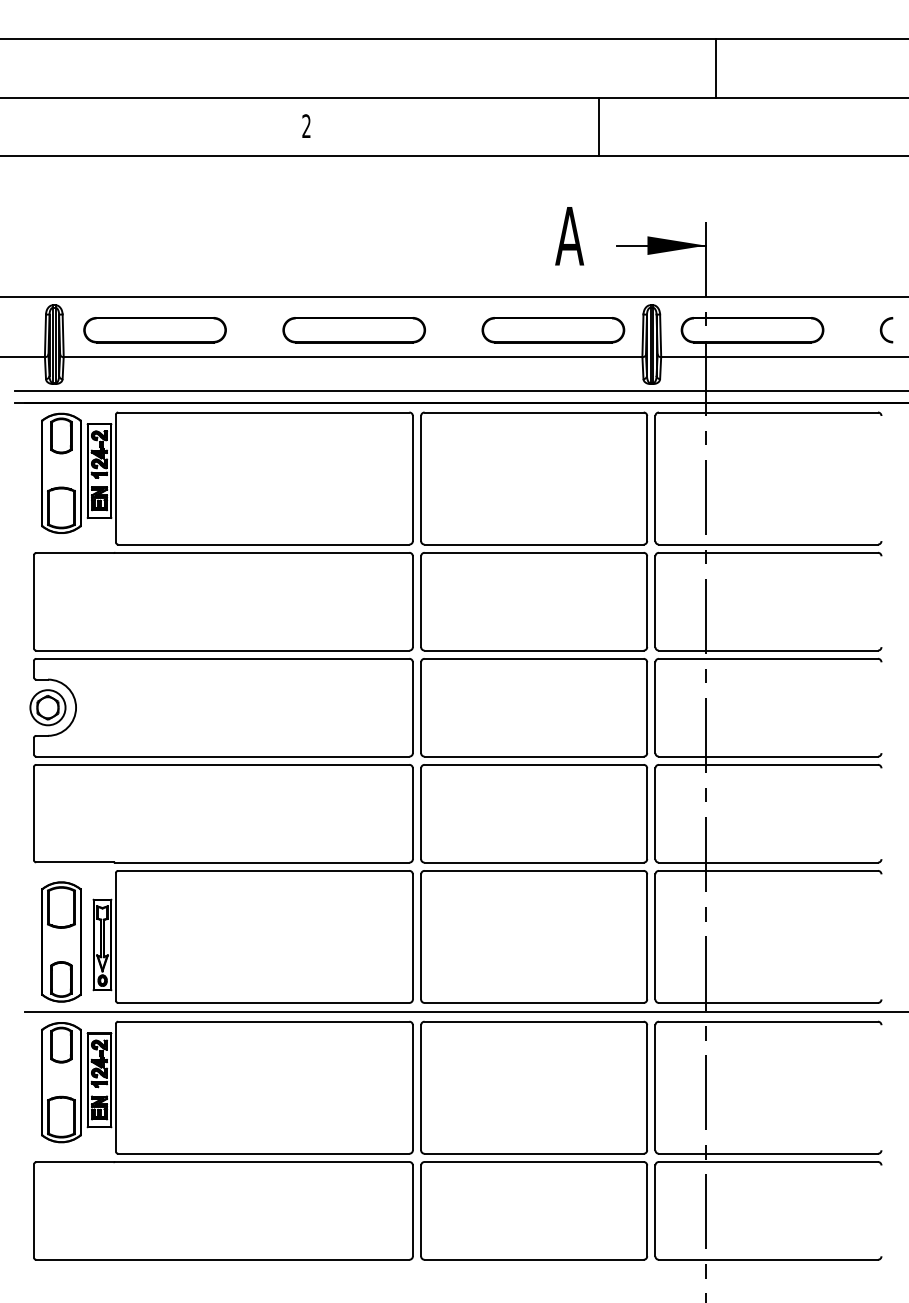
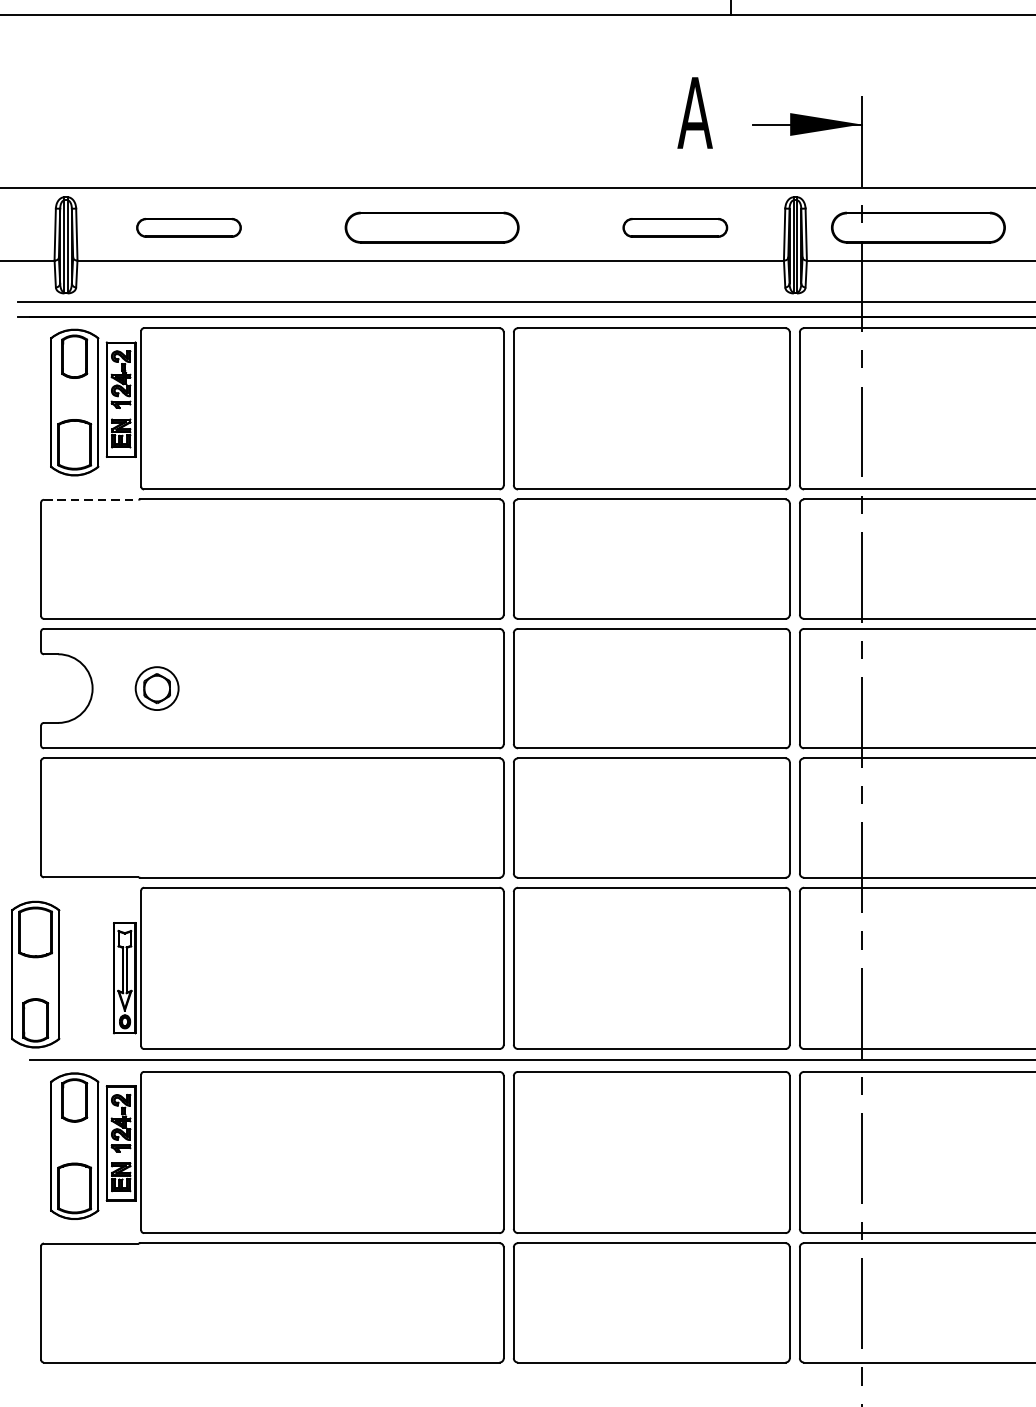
part: (154, 330) -> (188, 228), size x0.6
part: (553, 330) -> (675, 228), size x0.6
line: (74, 553) -> (90, 500), solid -> dashed
part: (47, 707) -> (156, 688), moved
part: (61, 941) -> (35, 973), moved

